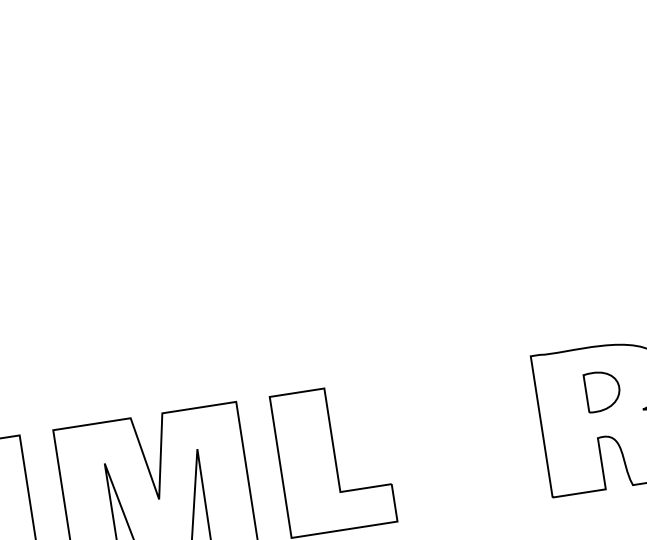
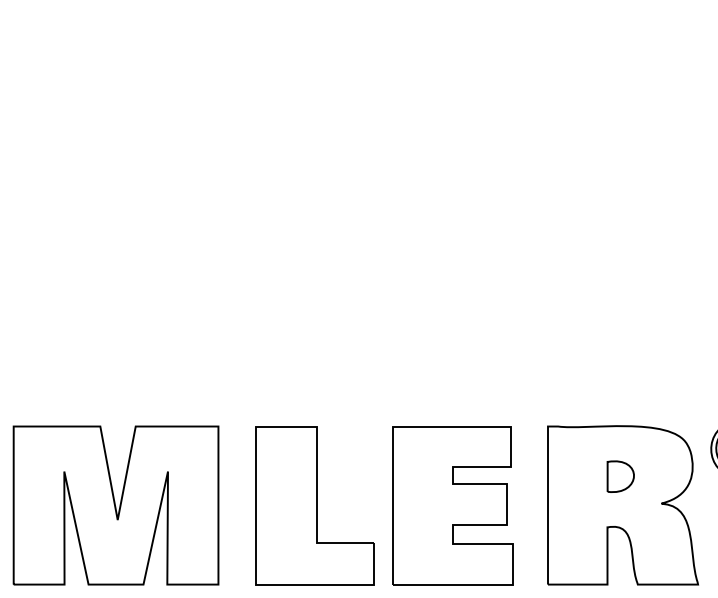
part: (602, 390) -> (620, 476), size x0.71
part: (456, 440) -> (452, 505), added

